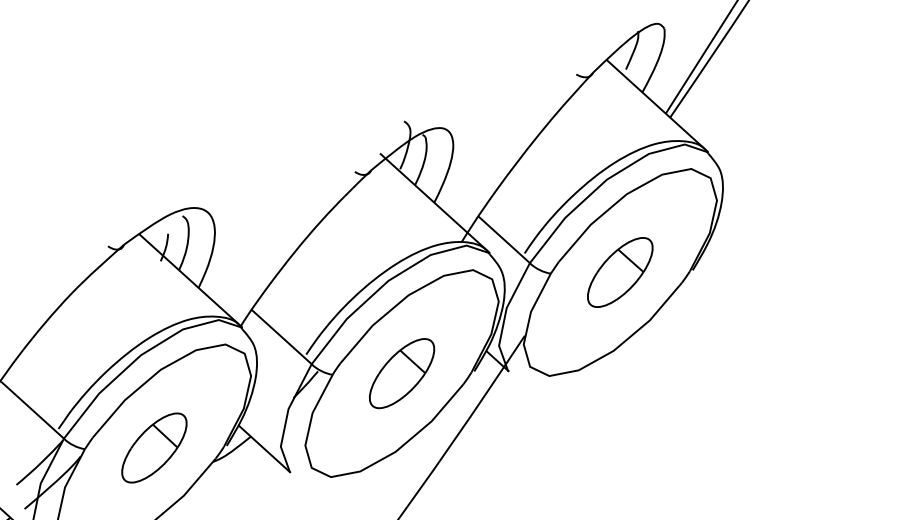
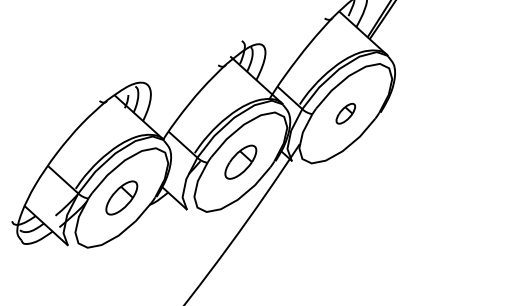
part: (619, 272) -> (345, 113), size x0.6

